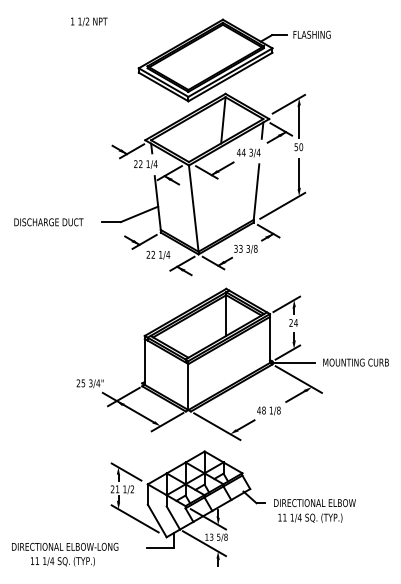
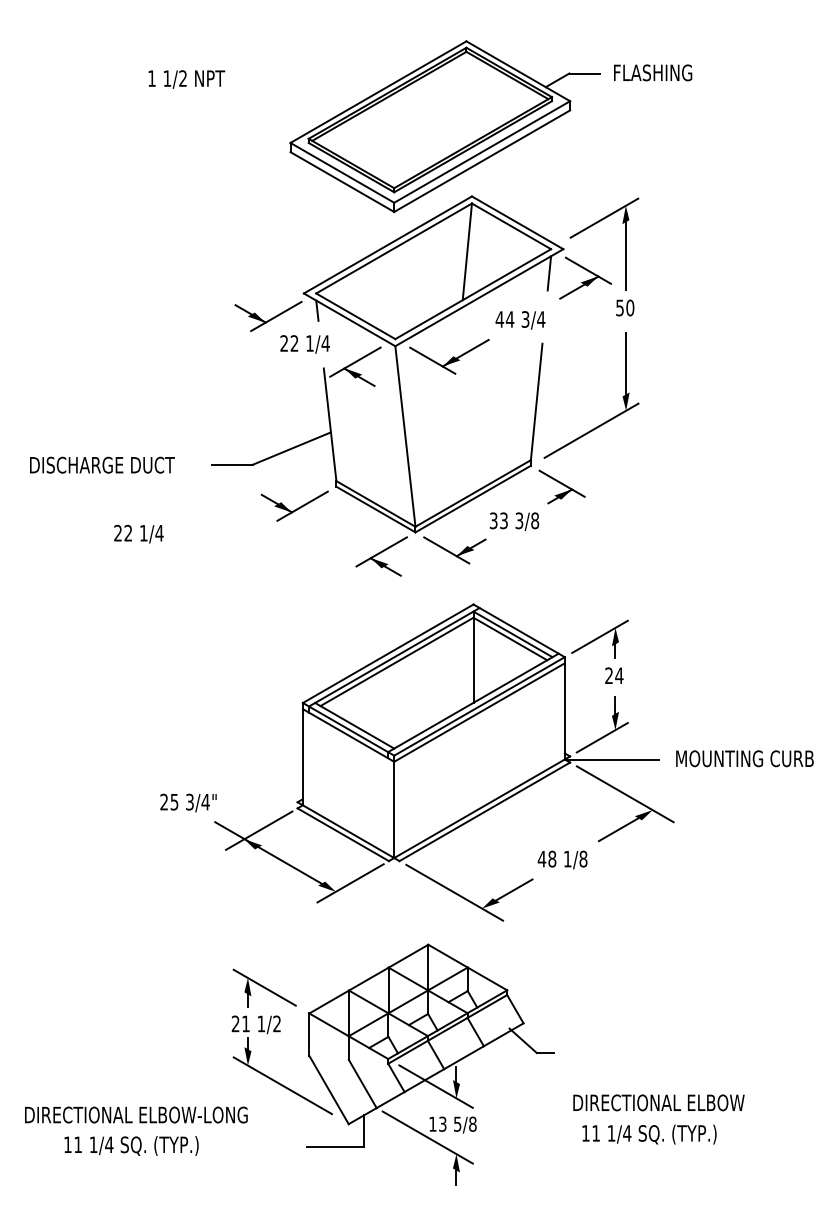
text: (89, 21) -> (187, 78), moved
text: (158, 254) -> (139, 532), moved
text: (314, 510) -> (658, 1118), moved
text: (65, 554) -> (137, 1130), moved

